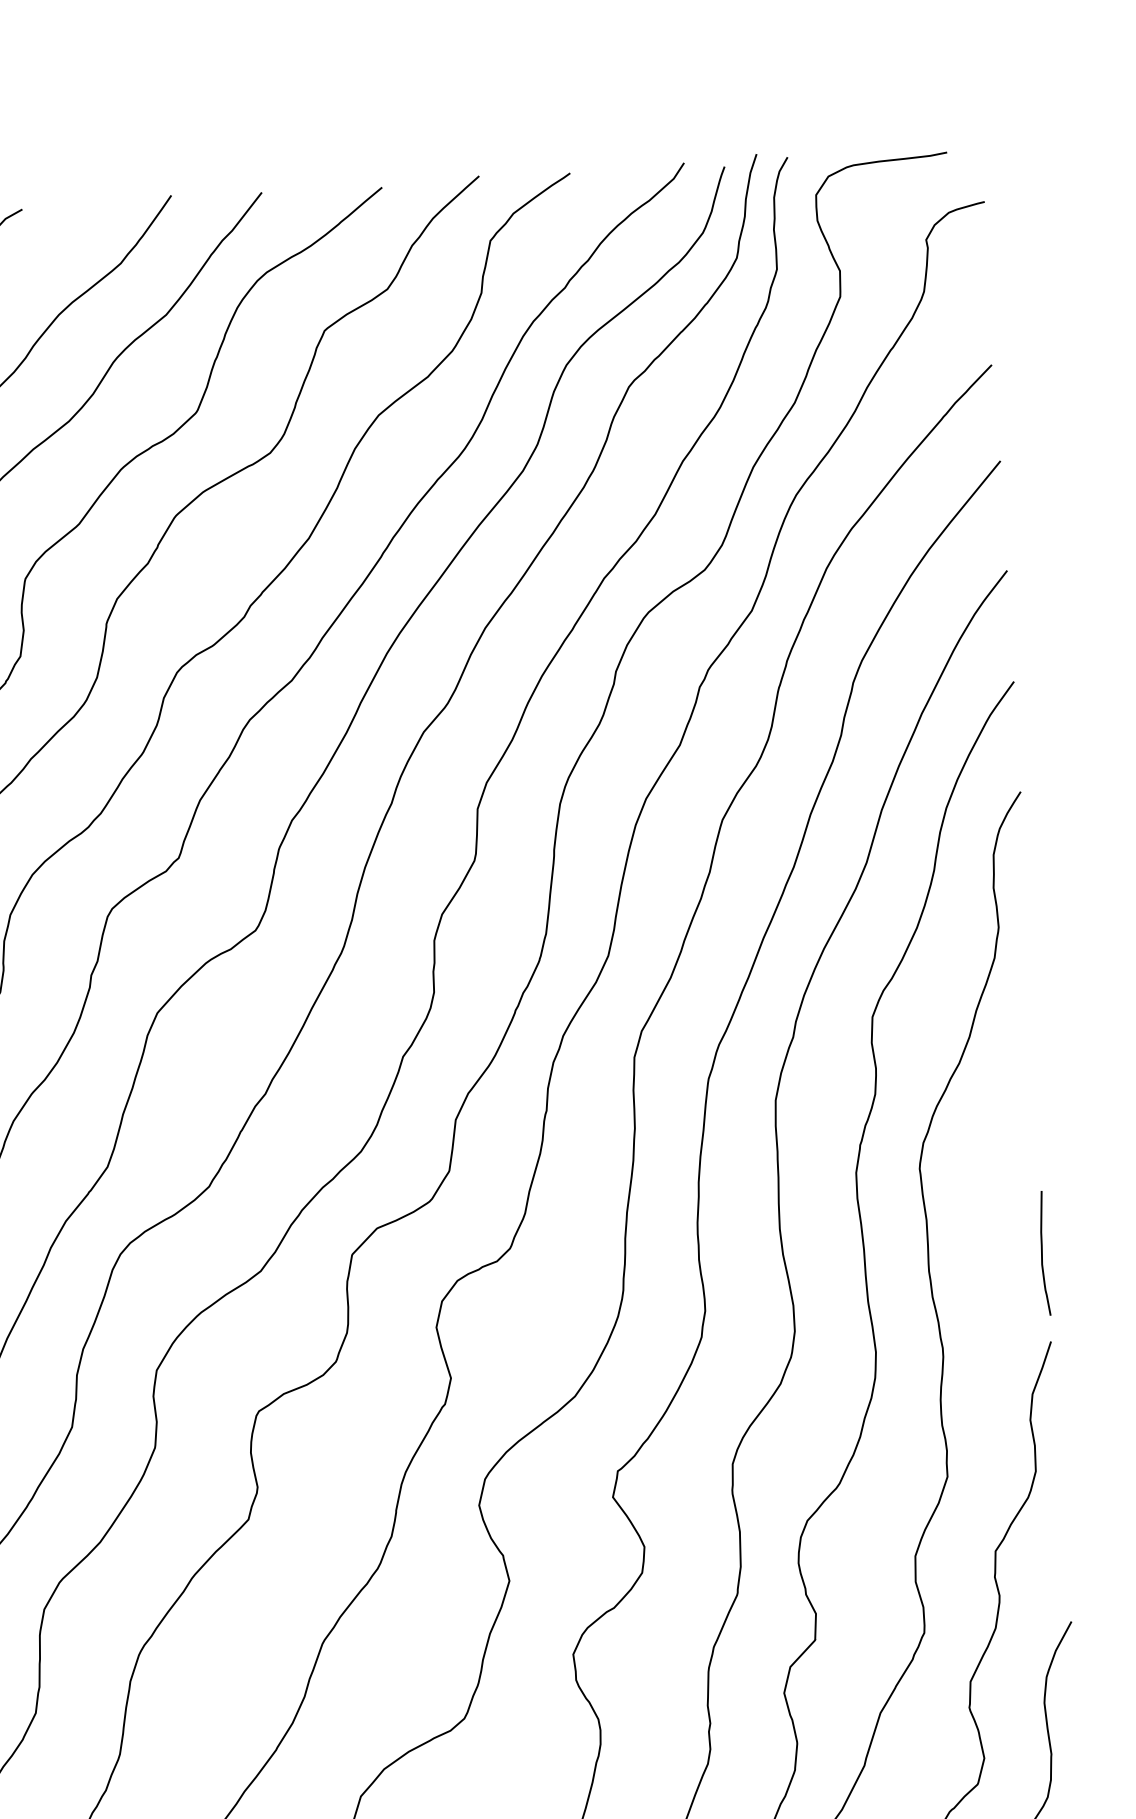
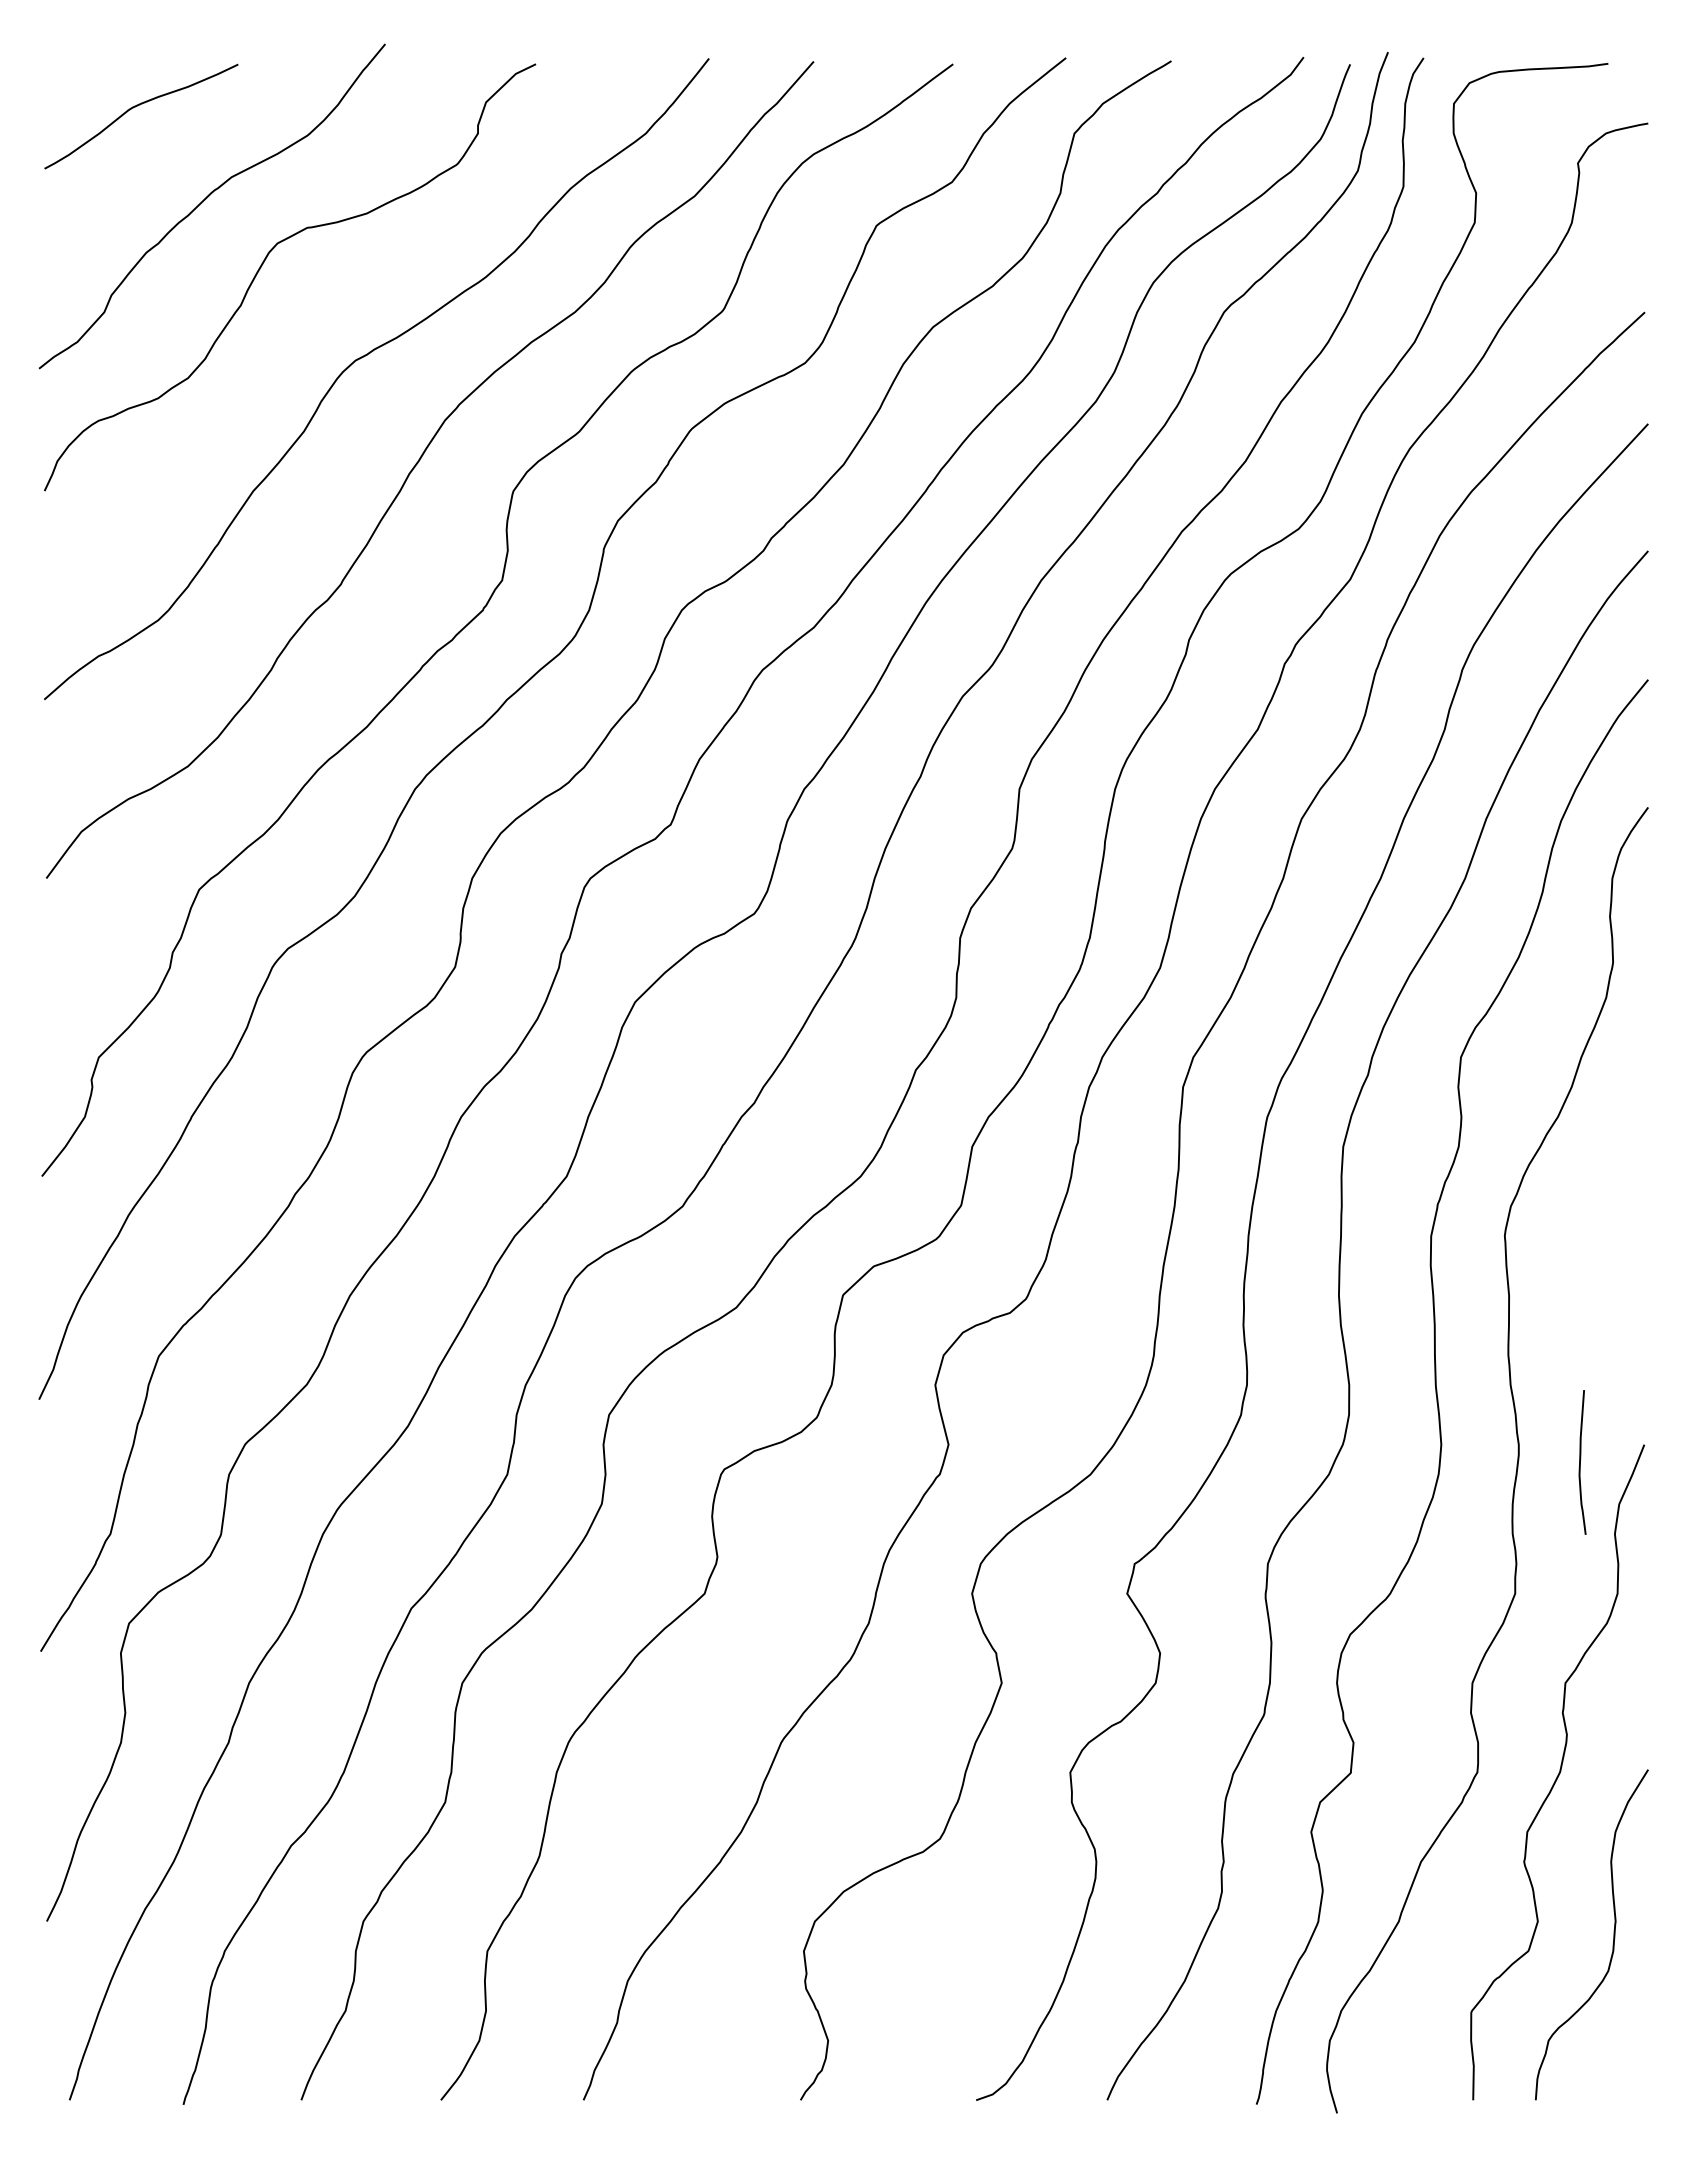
curve: (1042, 1253) -> (1580, 1462), moved

